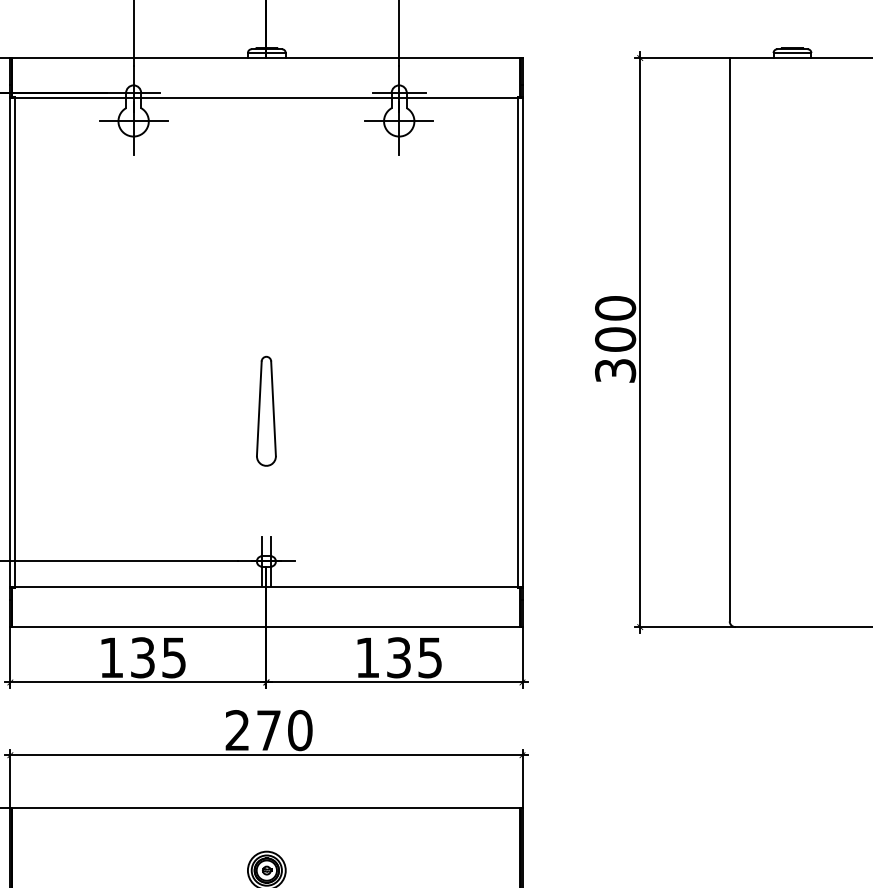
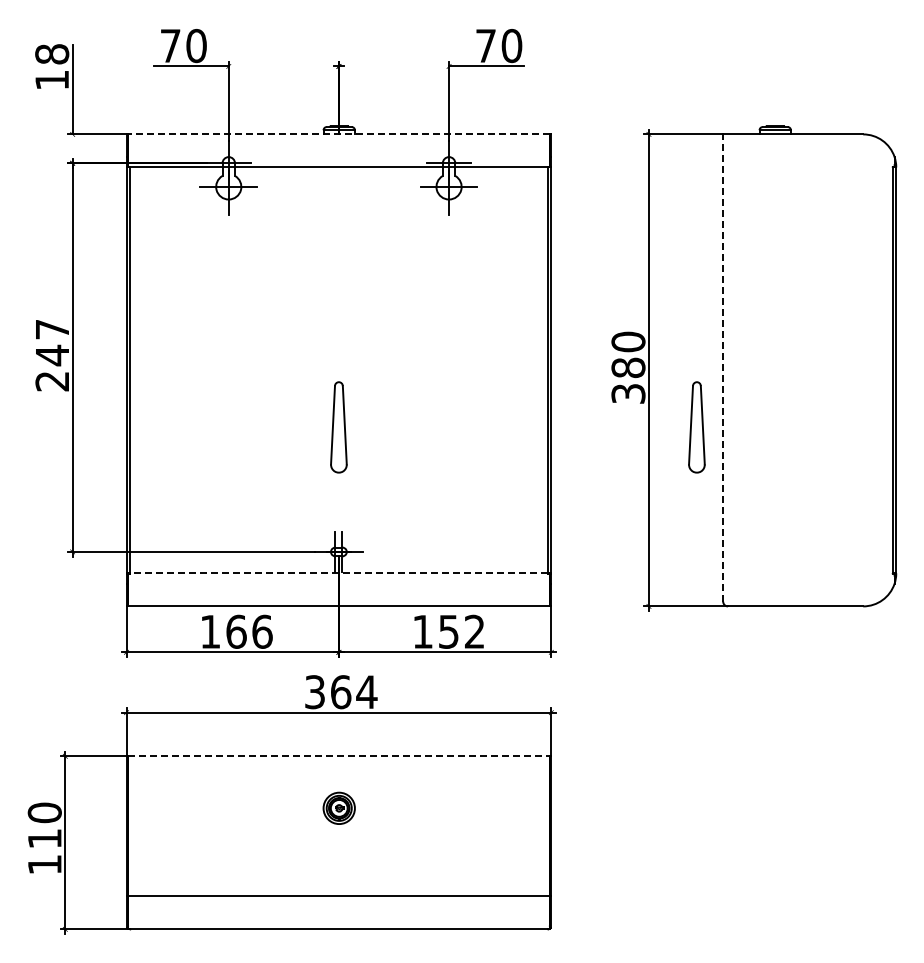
line: (265, 58) -> (338, 134), solid -> dashed
text: (615, 339) -> (628, 367), 300 -> 380
line: (730, 340) -> (723, 368), solid -> dashed
part: (697, 411) -> (696, 427), added
line: (265, 587) -> (338, 573), solid -> dashed
text: (158, 657) -> (249, 631), 135 -> 166
text: (414, 657) -> (461, 631), 135 -> 152
text: (269, 730) -> (341, 692), 270 -> 364
line: (265, 808) -> (338, 756), solid -> dashed

